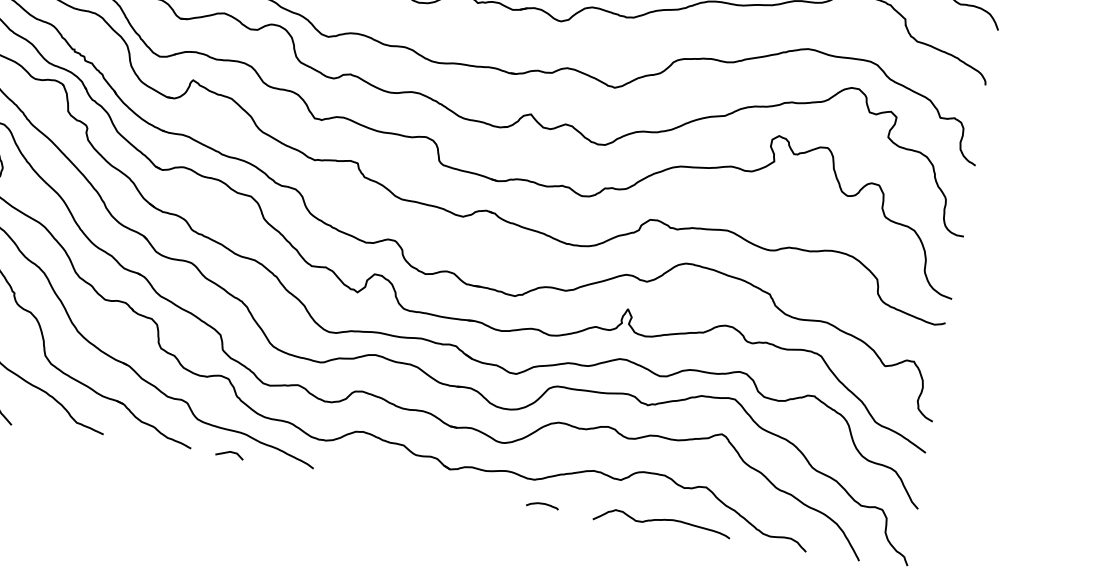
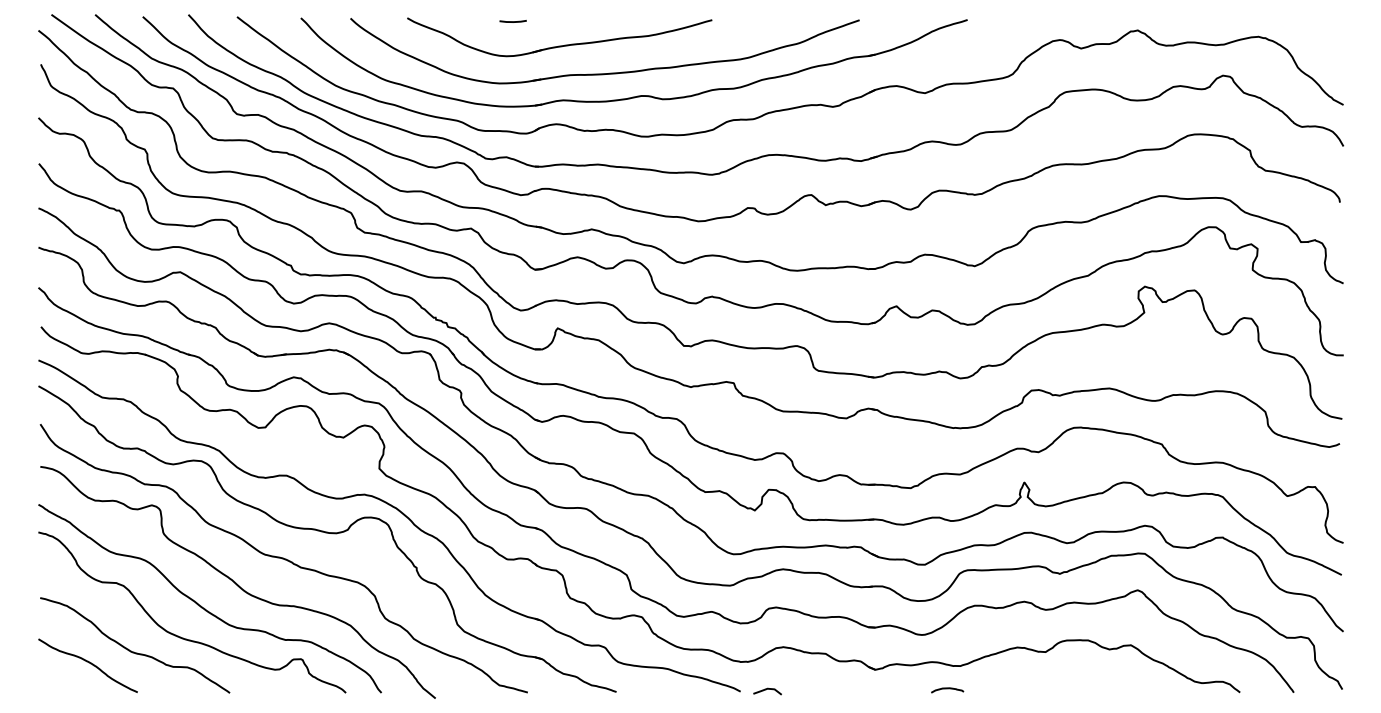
curve: (228, 453) -> (766, 690), moved
curve: (542, 504) -> (947, 689), moved
curve: (662, 520) -> (1093, 685), removed

